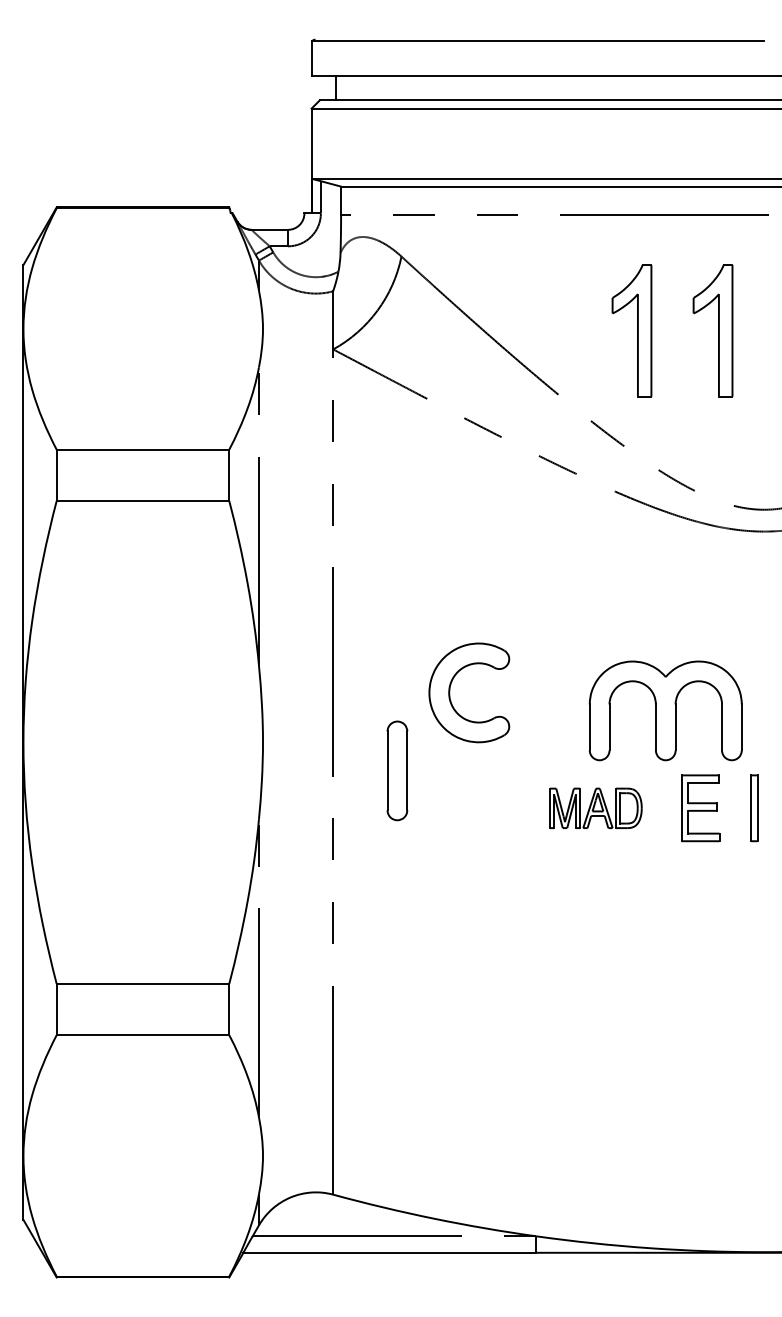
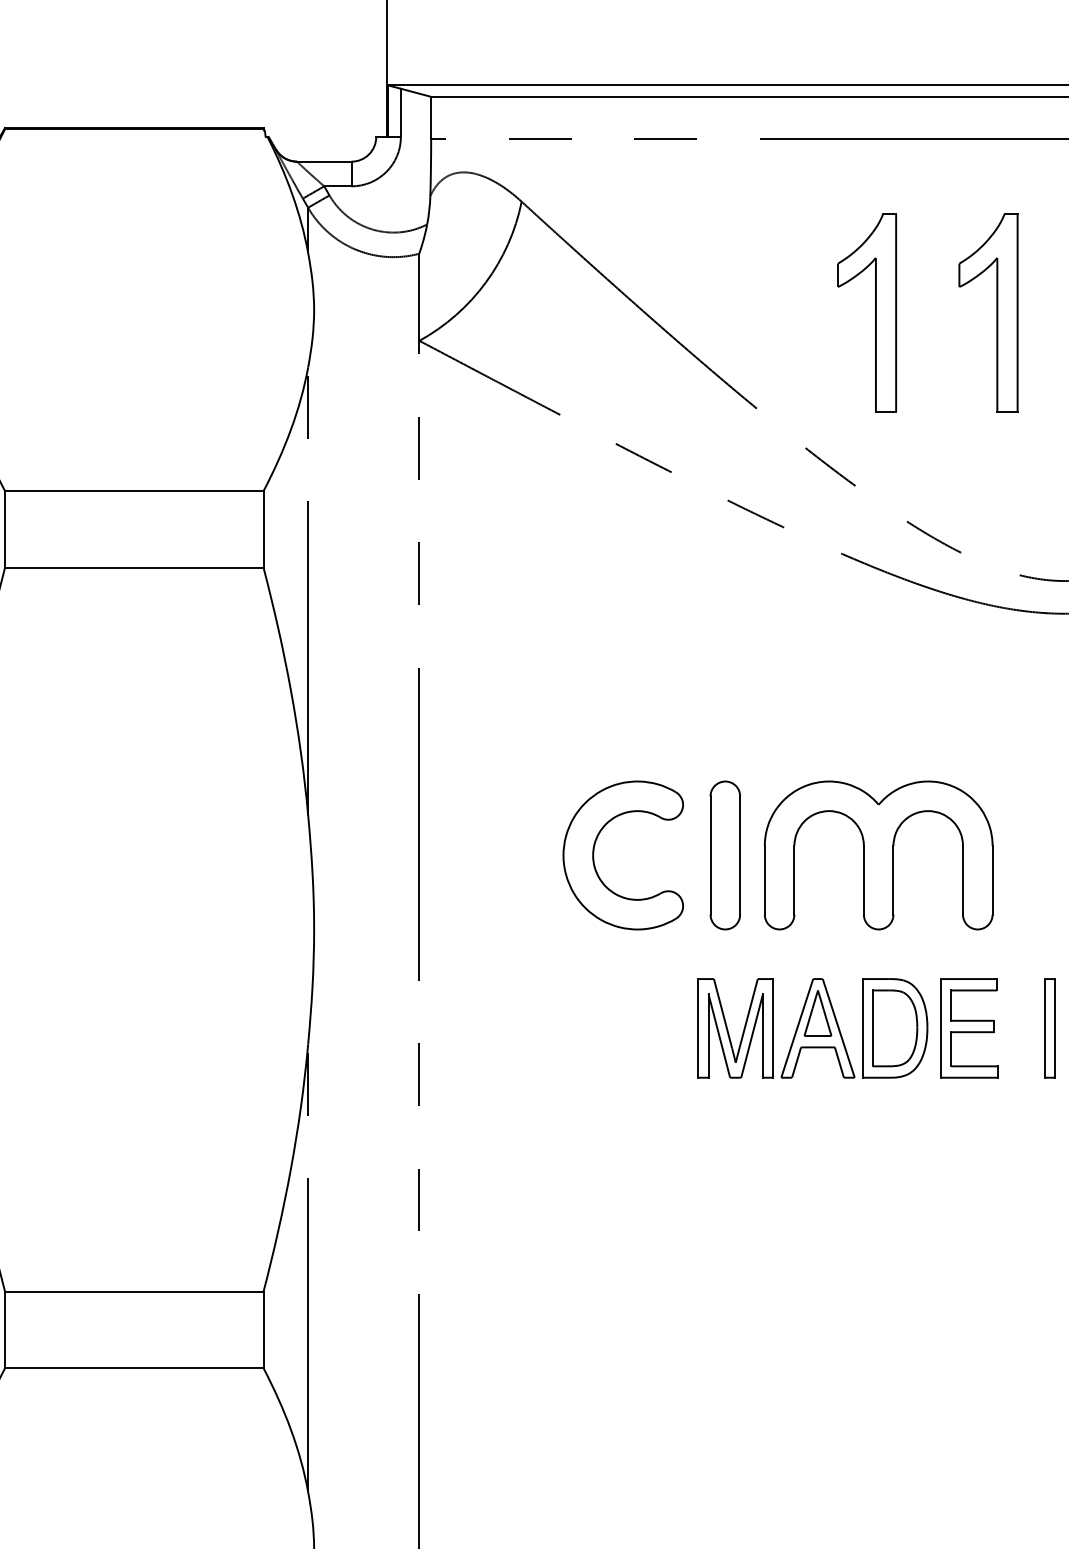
part: (665, 710) -> (878, 854), moved
part: (397, 770) -> (725, 854), moved
part: (595, 808) -> (812, 1028), size x1.67

